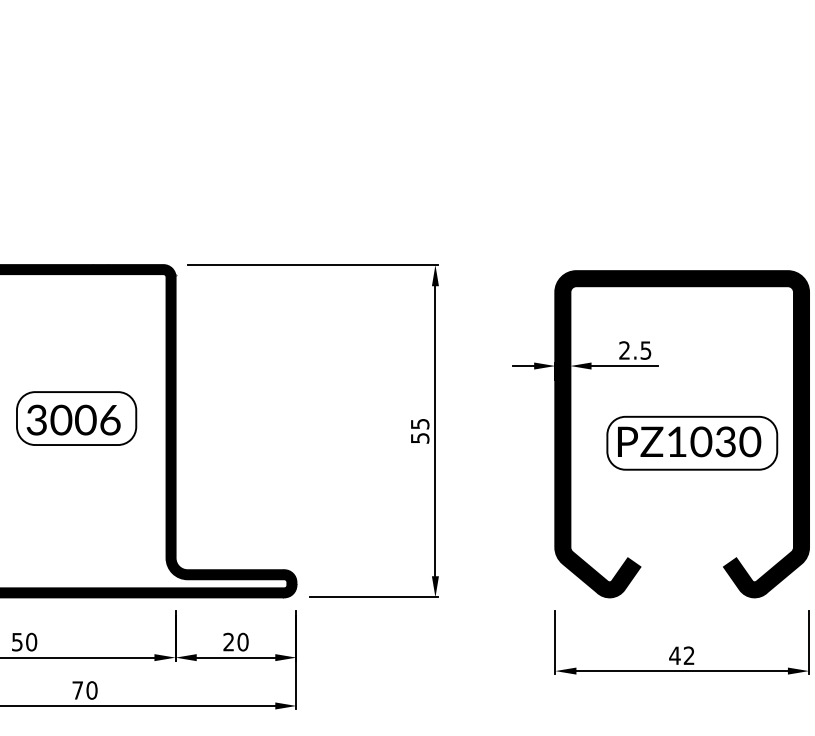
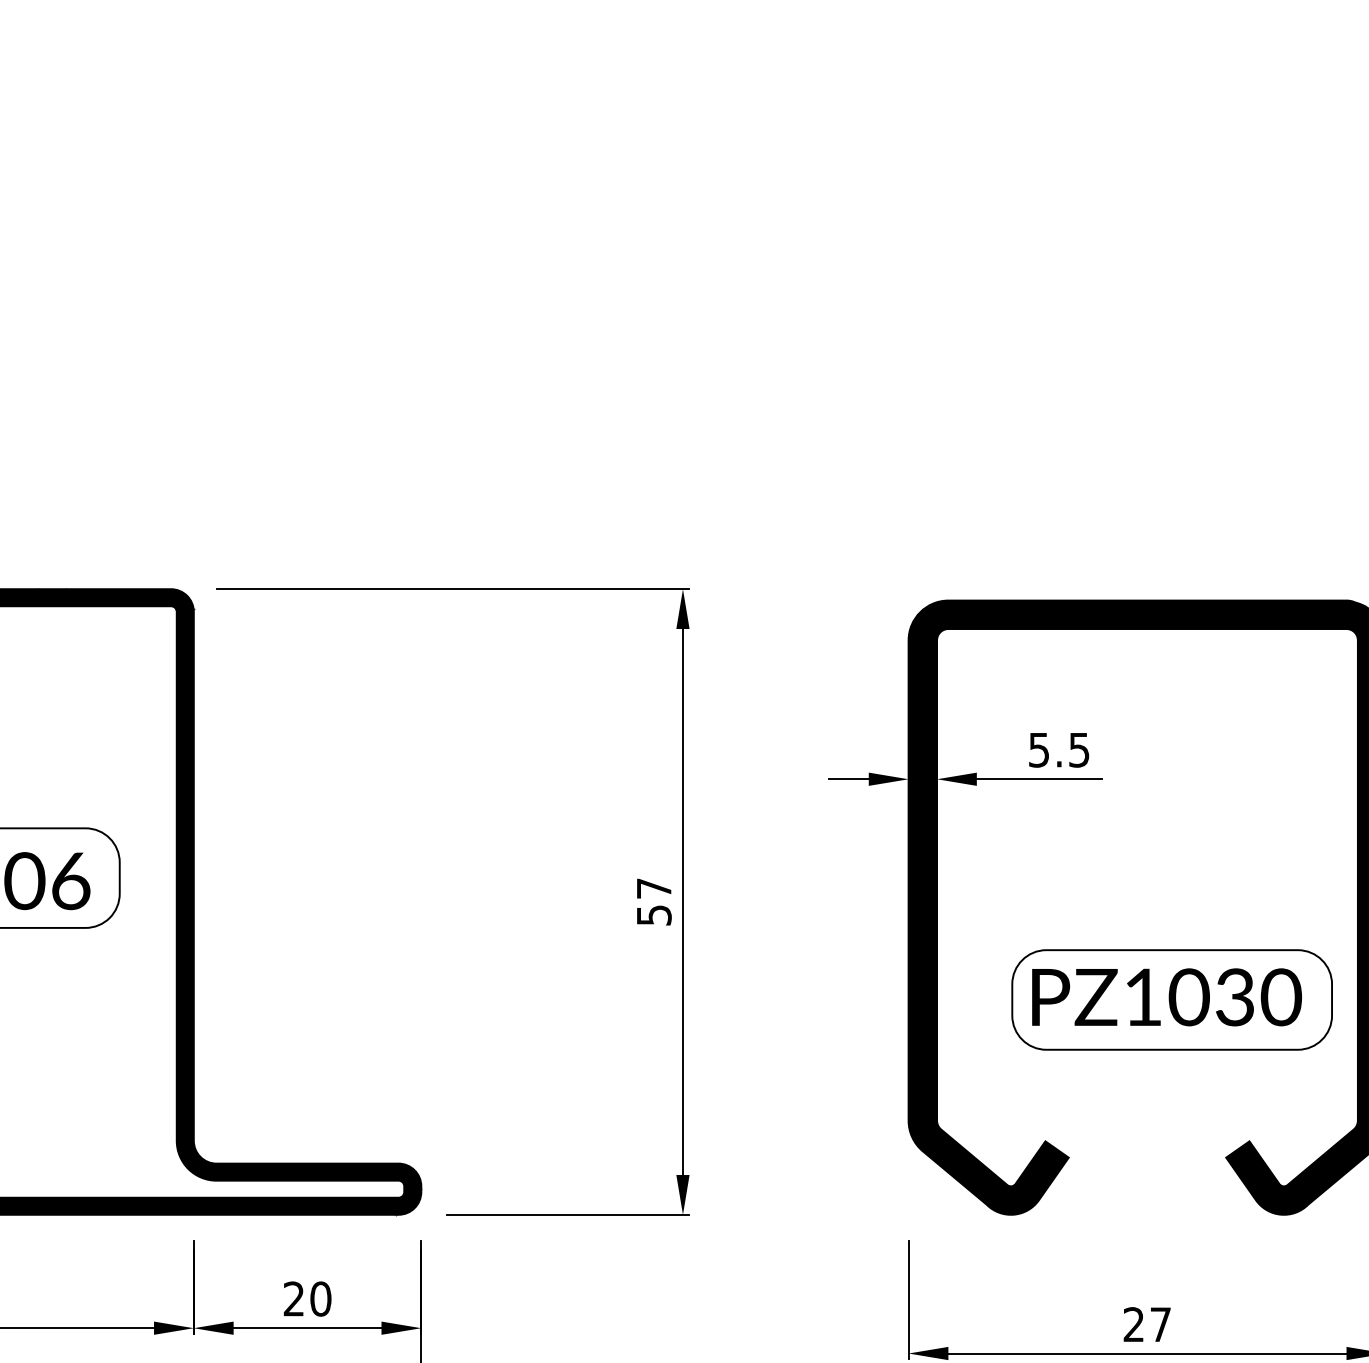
text: (624, 350) -> (1038, 750), 2.5 -> 5.5
text: (420, 424) -> (654, 889), 55 -> 57
part: (692, 442) -> (1172, 998), moved
text: (681, 655) -> (1146, 1324), 42 -> 27

